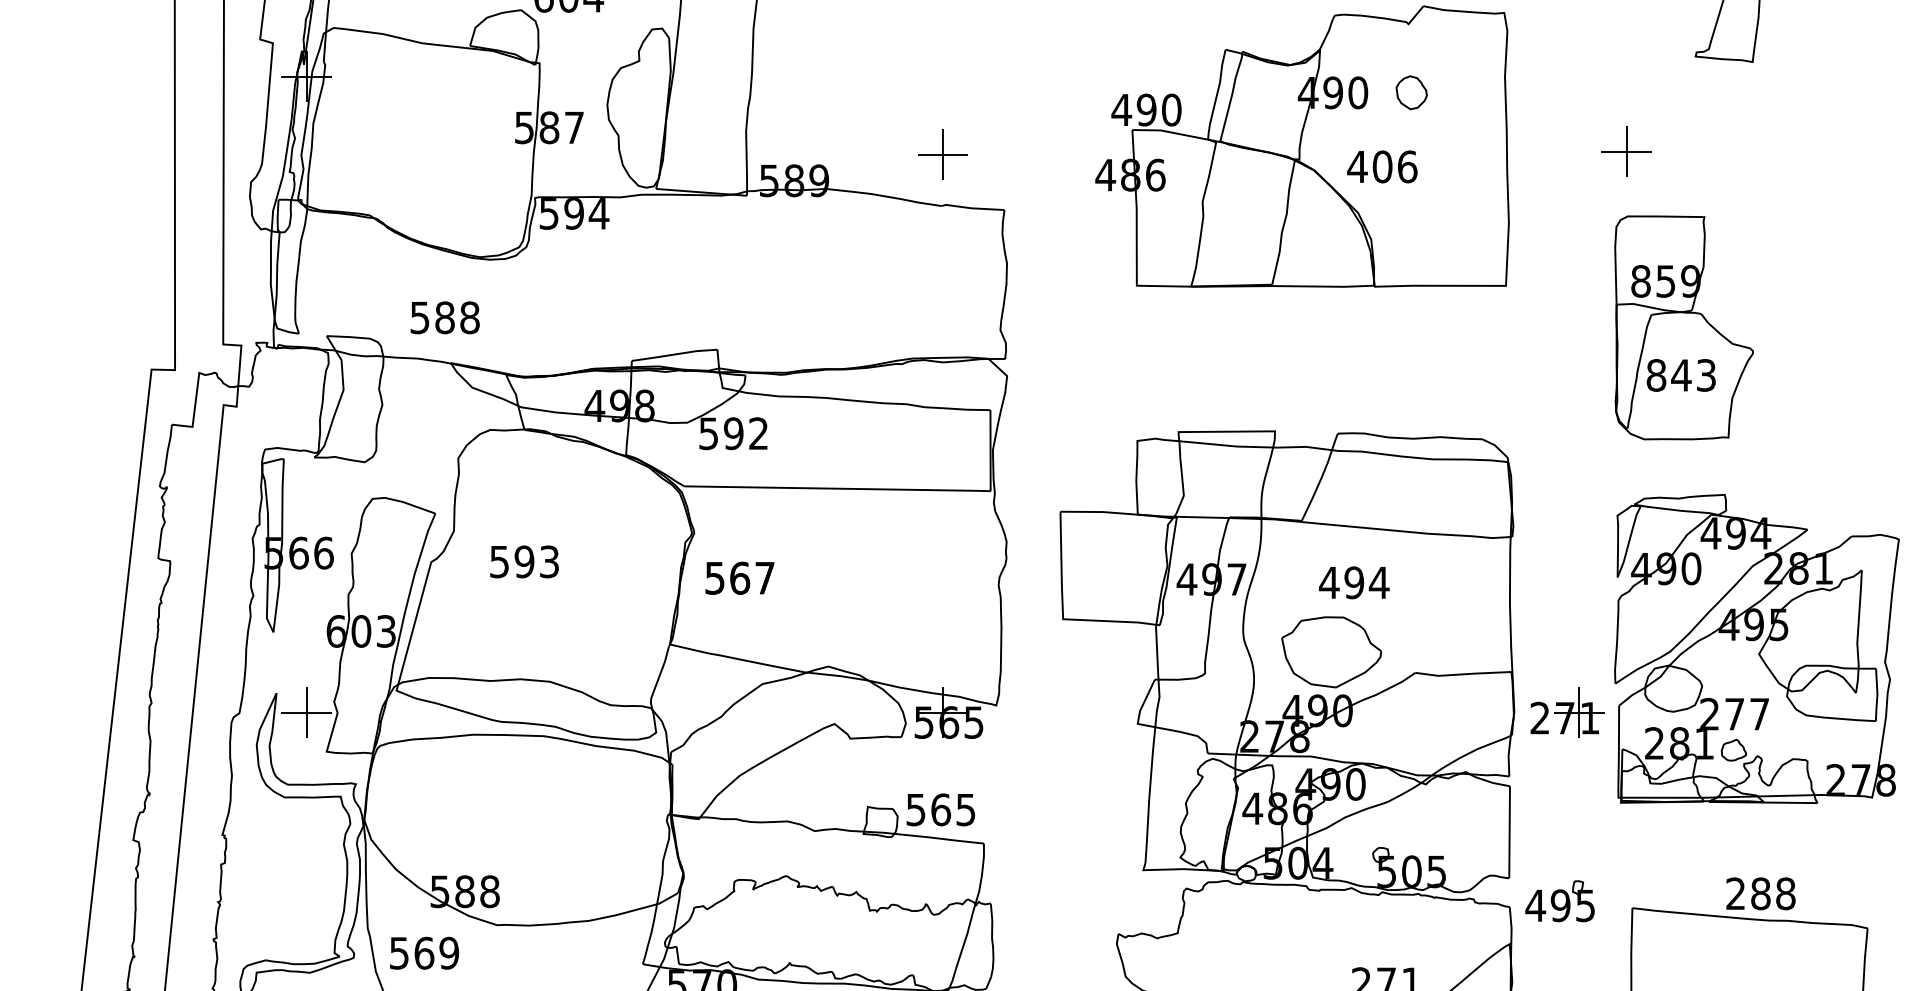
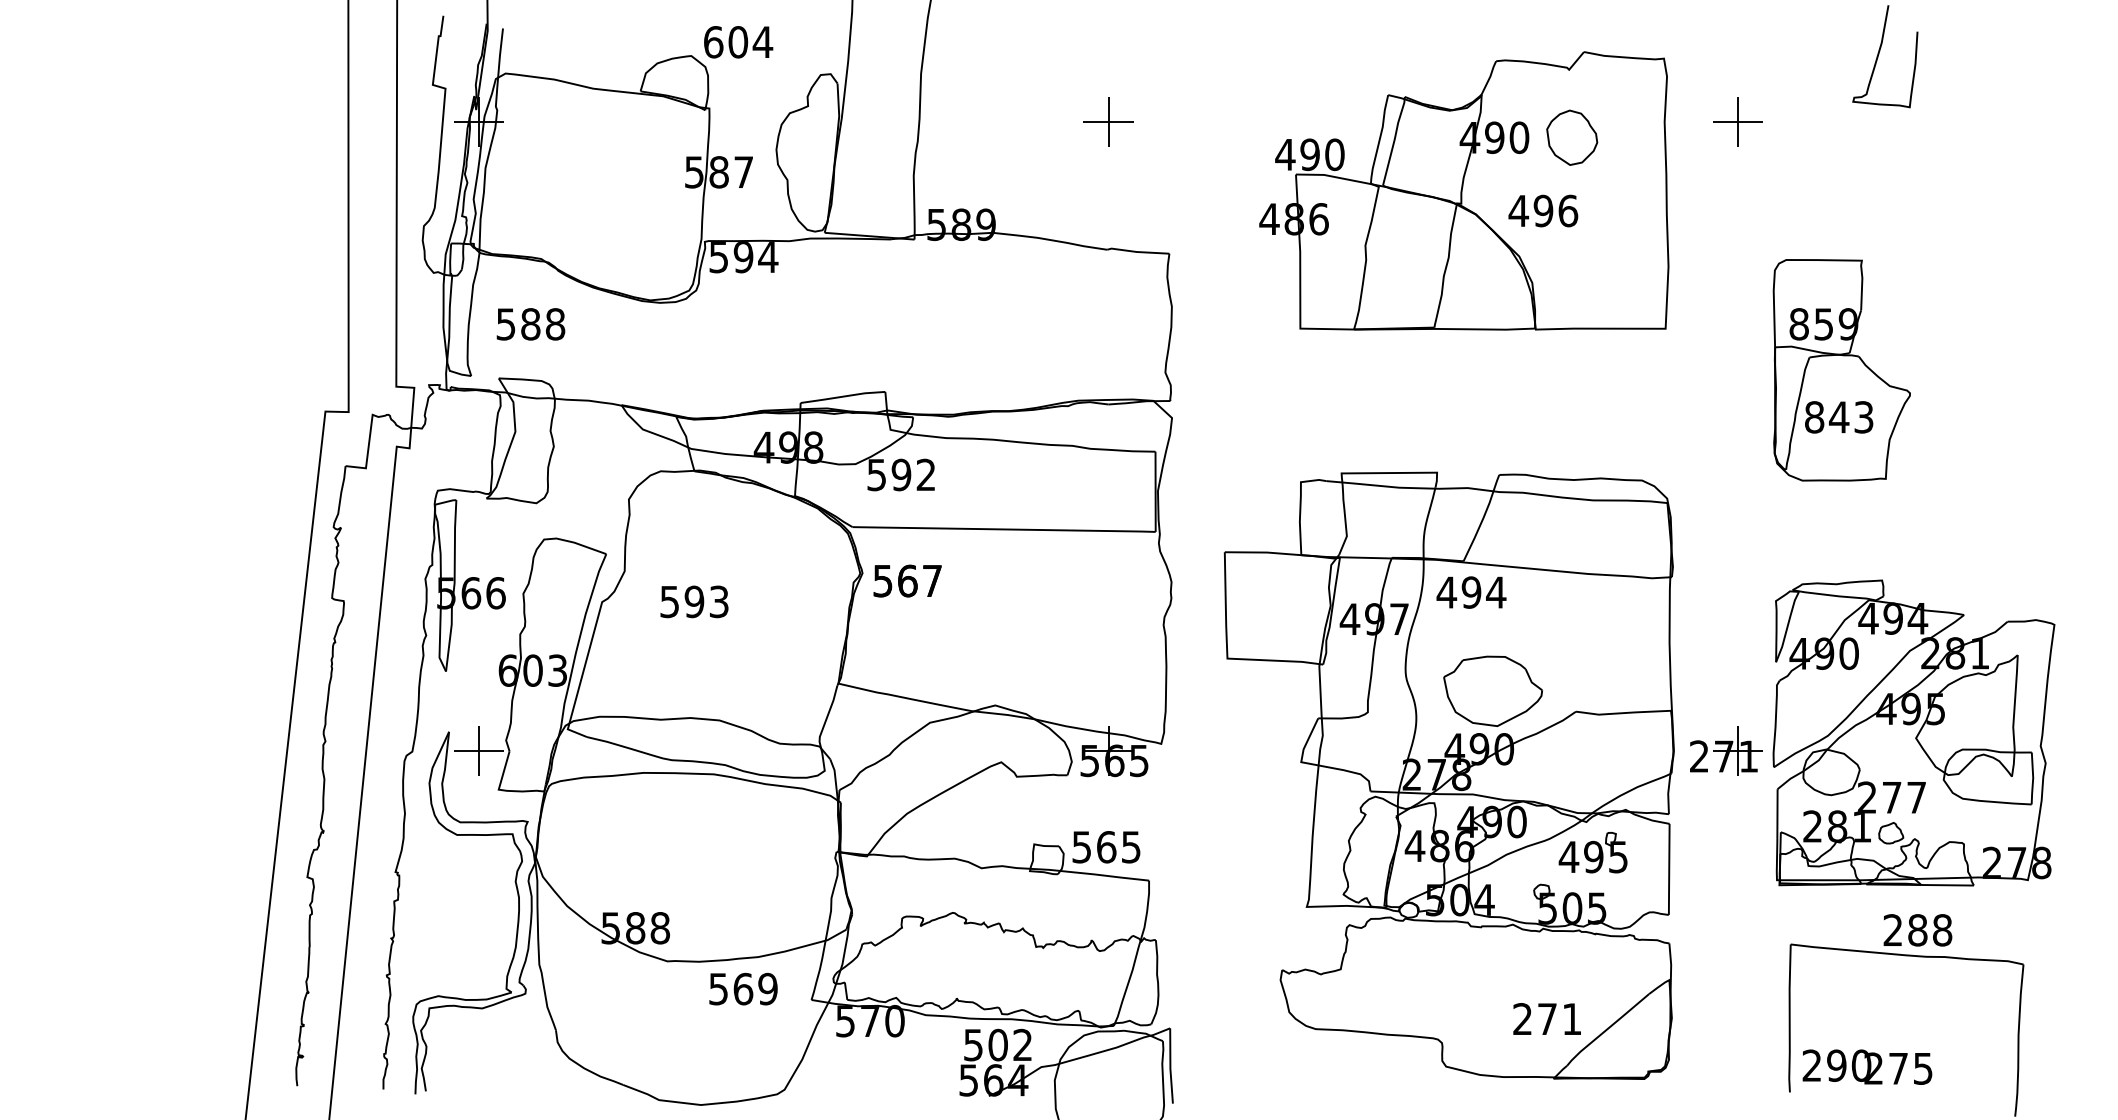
part: (1411, 92) -> (1572, 137), size x1.67
part: (1626, 151) -> (1737, 121), moved
part: (942, 154) -> (1108, 121), moved
text: (1382, 167) -> (1543, 211), 406 -> 496
text: (444, 317) -> (530, 324), moved
text: (739, 577) -> (907, 580), moved
text: (1354, 582) -> (1471, 592), moved
part: (1756, 648) -> (1913, 732), moved
part: (1559, 901) -> (1592, 852), moved
text: (424, 952) -> (743, 988), moved

